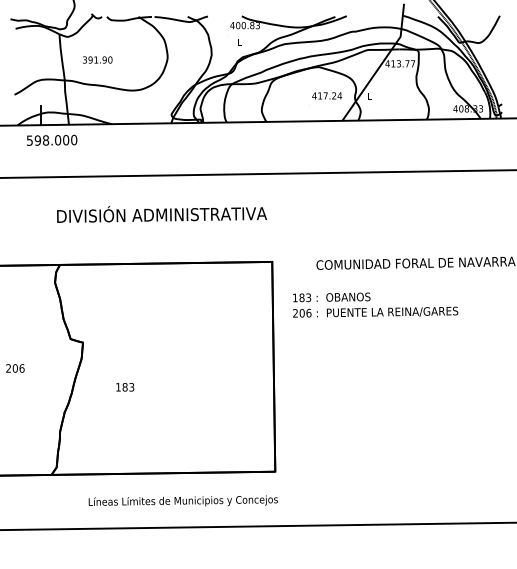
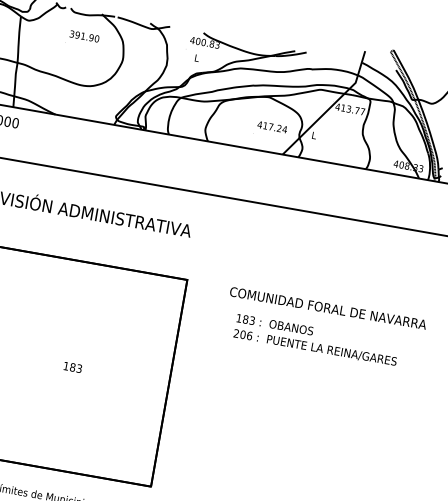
text: (97, 59) -> (84, 35), moved
text: (375, 304) -> (316, 339), moved
text: (125, 387) -> (73, 367), moved

